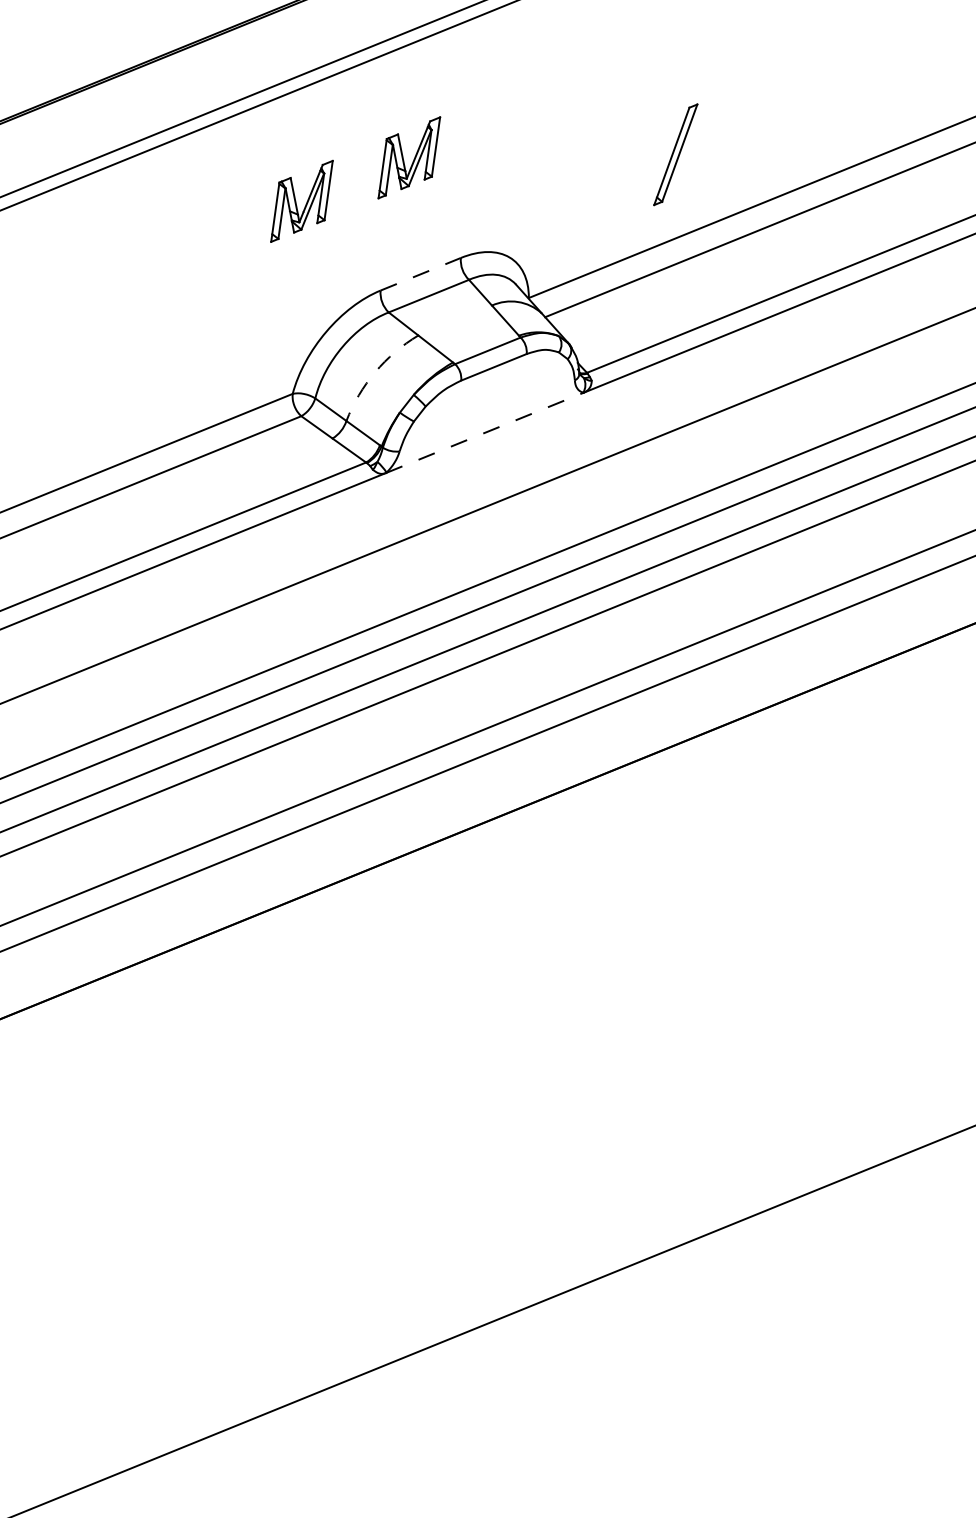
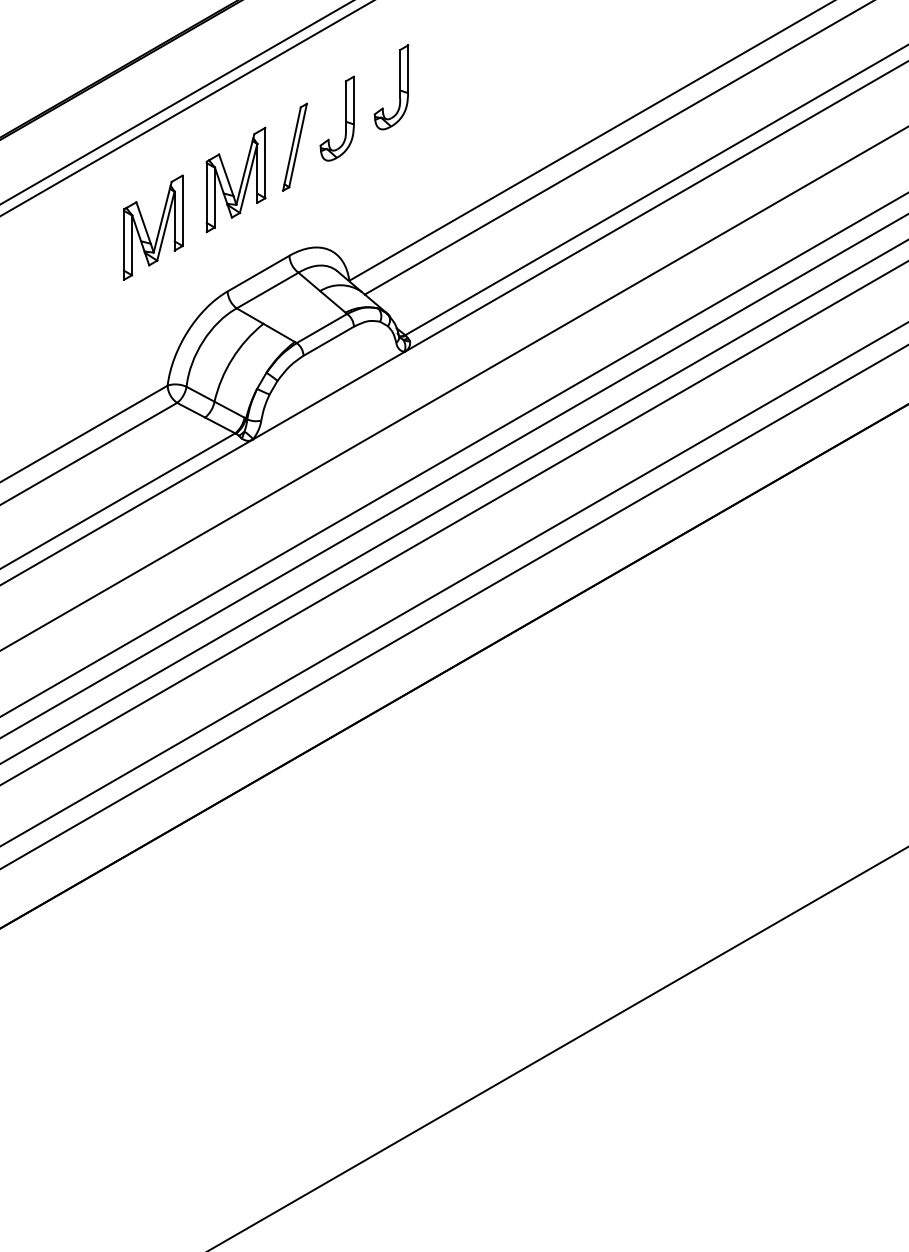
part: (621, 73) -> (399, 87), added
part: (551, 102) -> (345, 118), added
part: (675, 153) -> (294, 146), moved
part: (408, 157) -> (235, 179), size x1.43
part: (302, 201) -> (153, 227), size x1.43
line: (420, 274) -> (258, 273), dashed -> solid
arc: (375, 372) -> (232, 358), dashed -> solid
line: (484, 432) -> (328, 395), dashed -> solid

